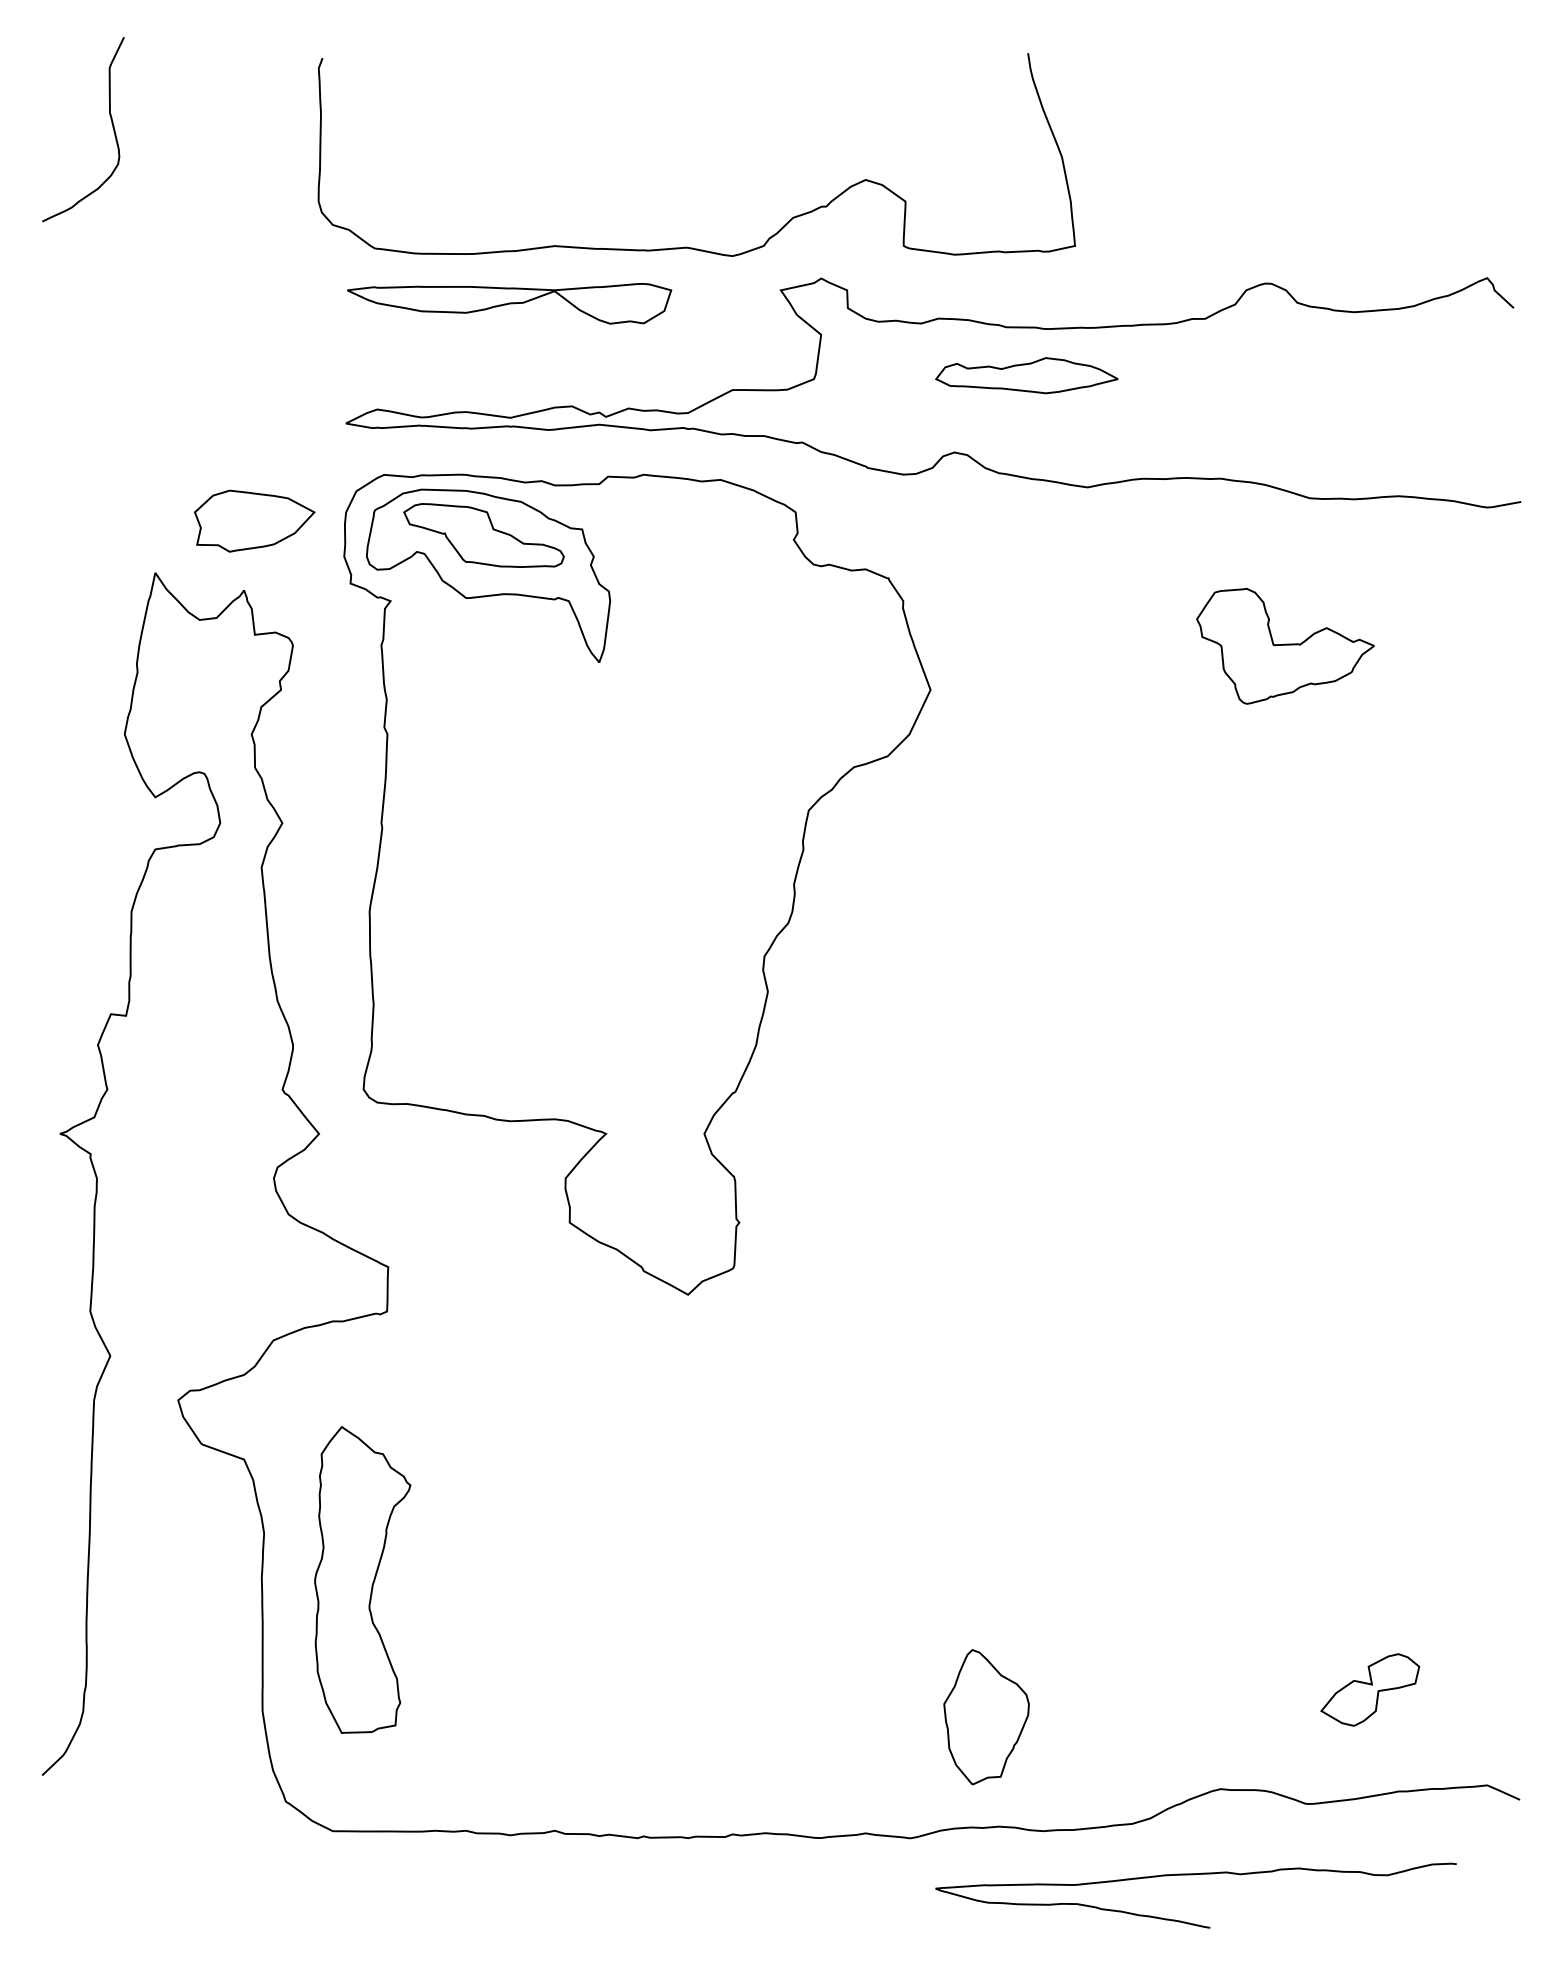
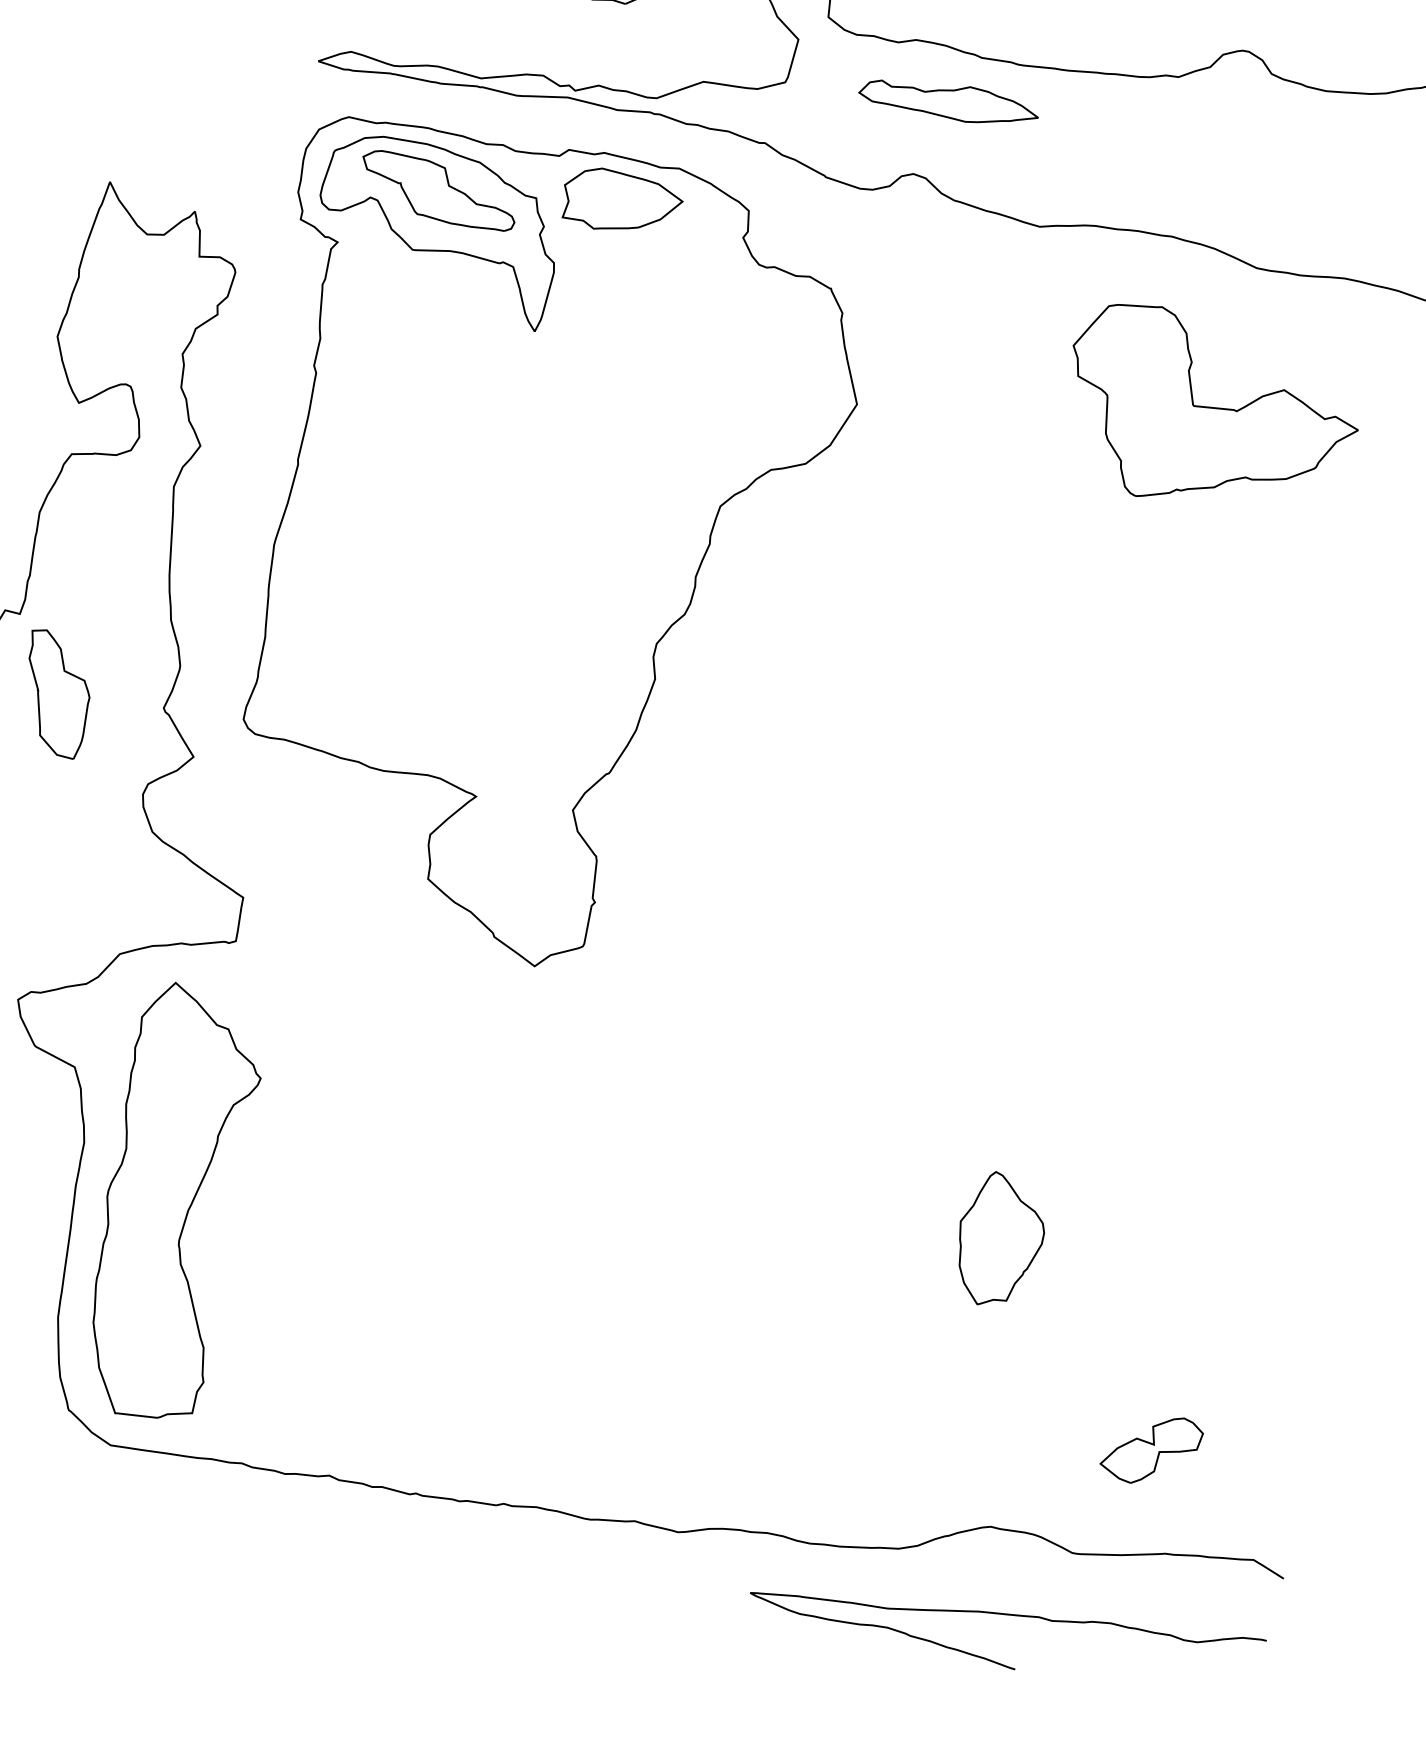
part: (1026, 375) -> (948, 101), moved
part: (254, 520) -> (622, 201), moved
part: (1285, 646) -> (1212, 410), size x1.67
part: (174, 1090) -> (57, 694), added
part: (362, 1579) -> (174, 1201), size x1.43
part: (986, 1717) -> (1000, 1240), moved
curve: (1194, 1875) -> (1006, 1615), moved

